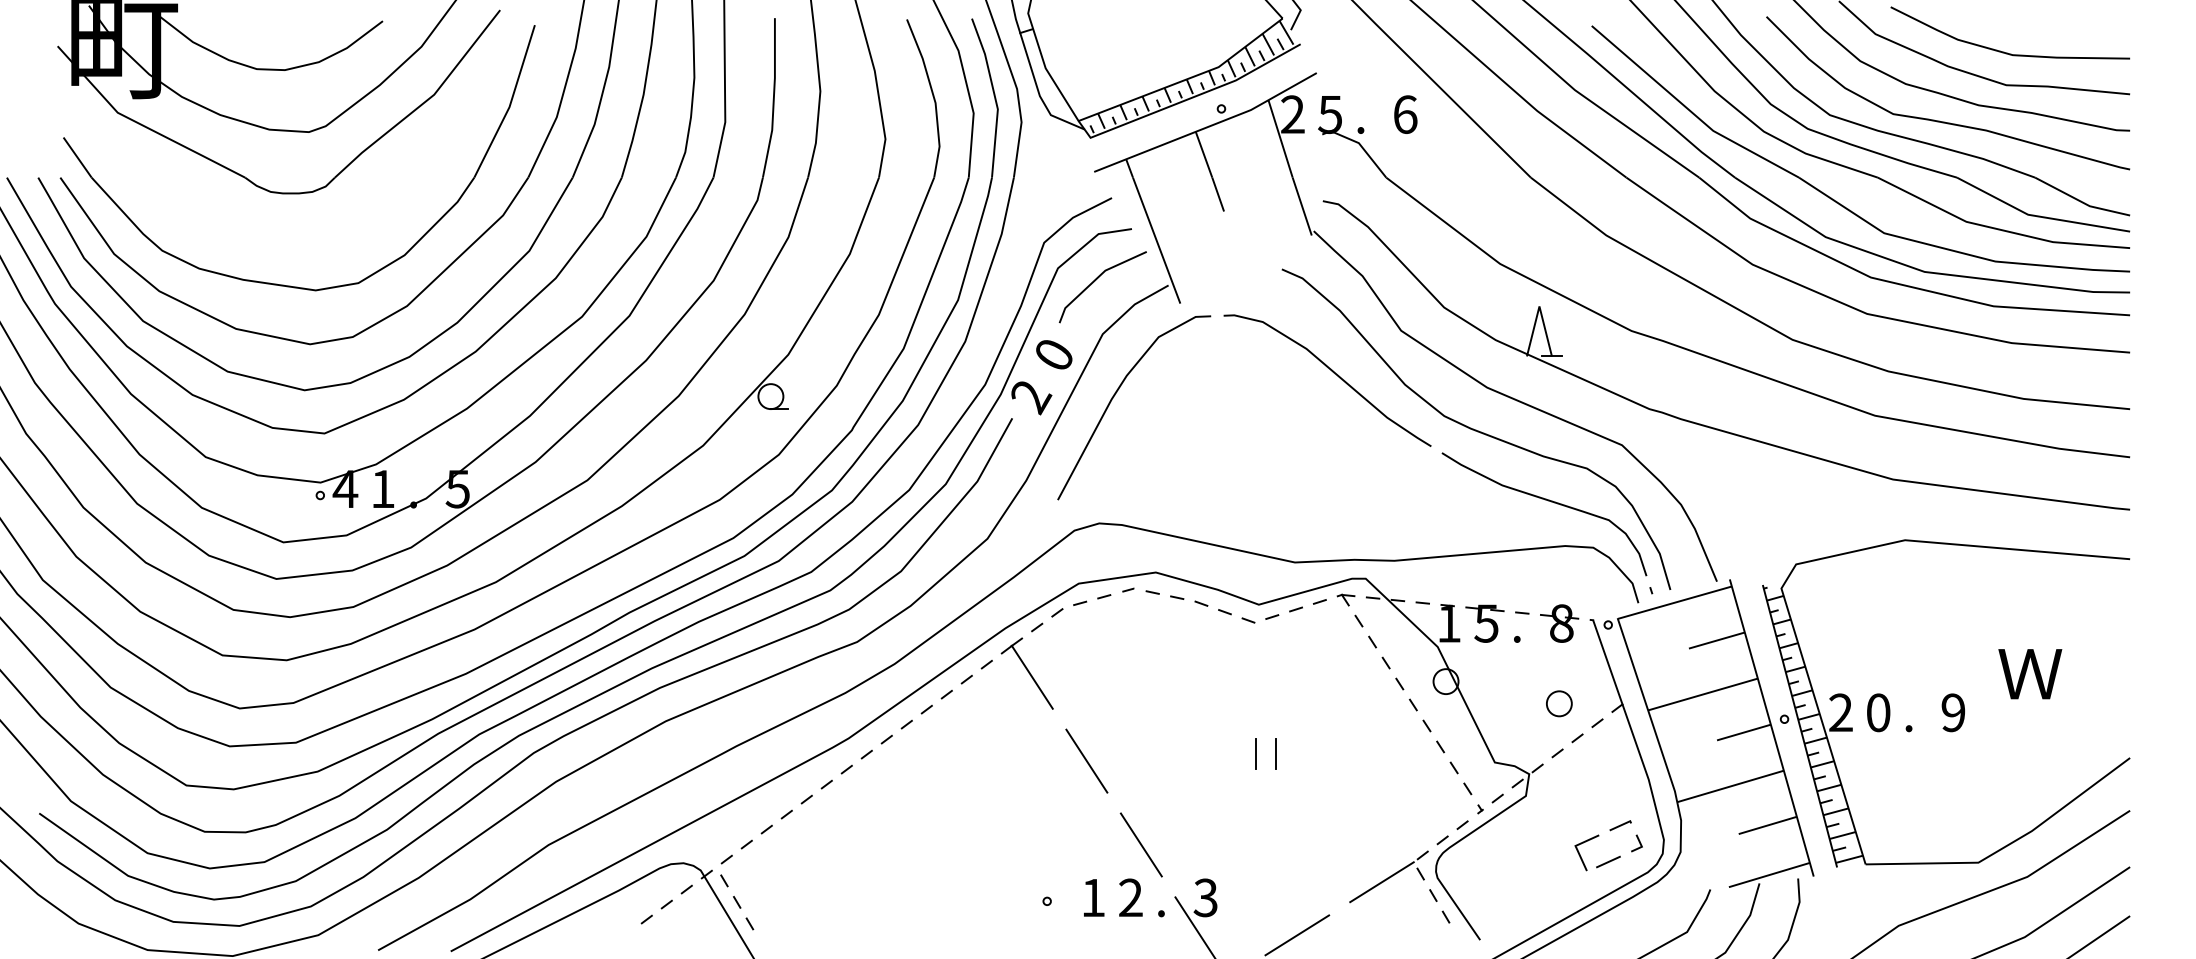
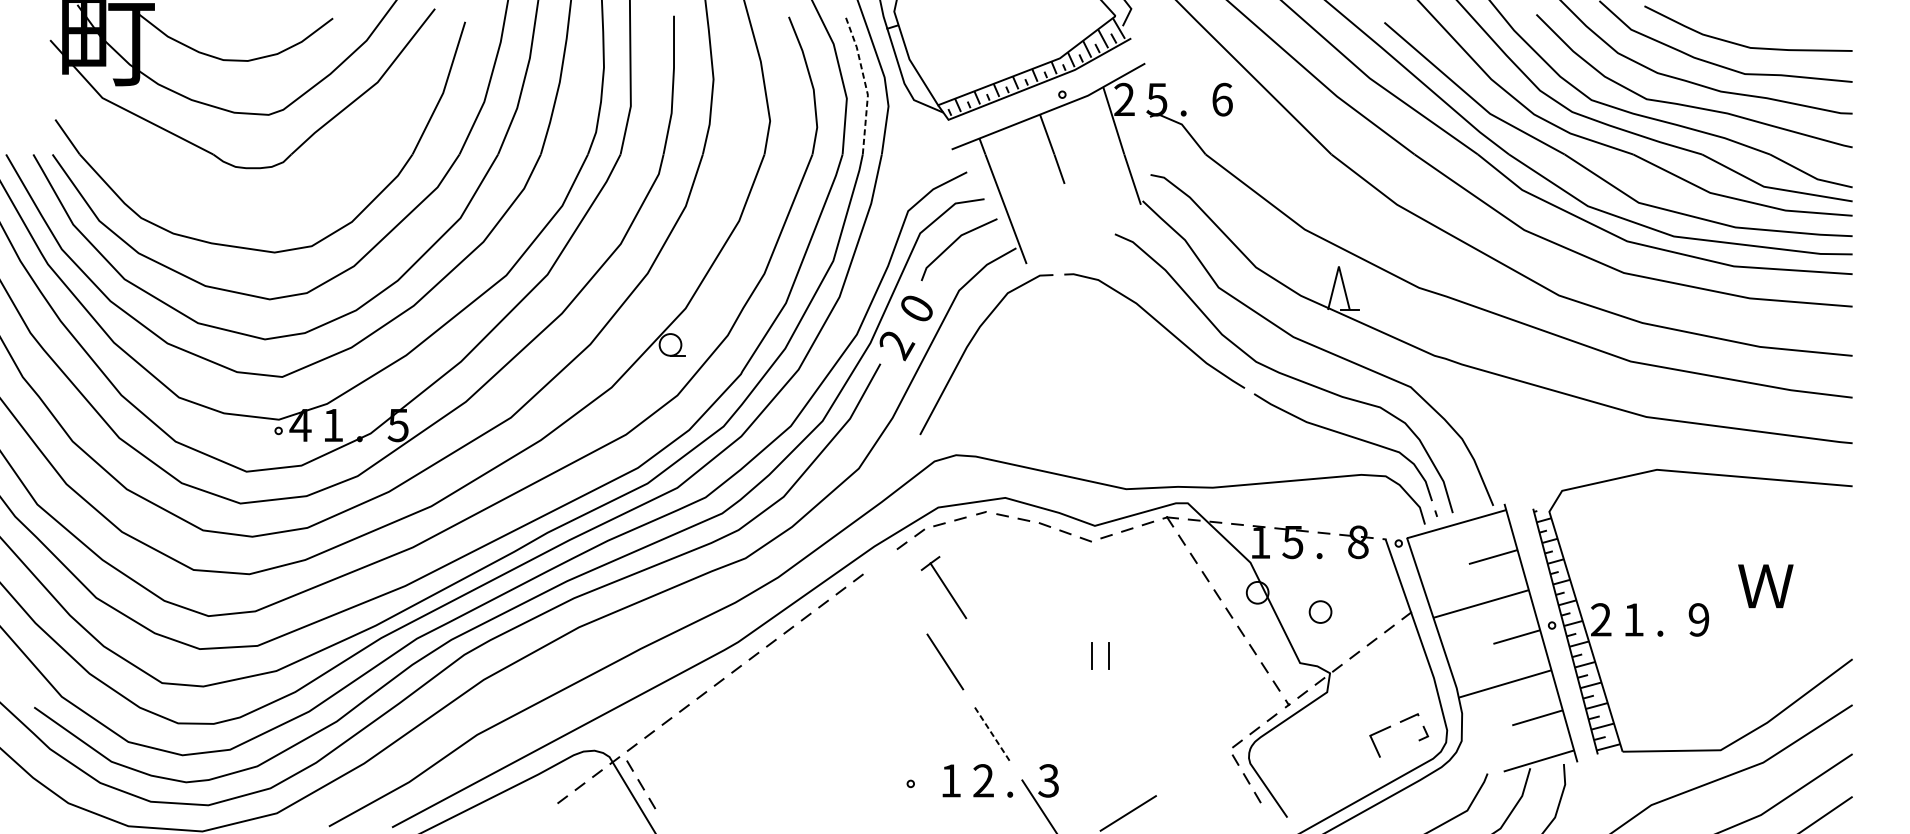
line: (994, 96) -> (864, 83), solid -> dashed
part: (1026, 673) -> (943, 587), moved
circle: (1559, 703) -> (1320, 611), moved
text: (1878, 712) -> (1633, 619), 0 -> 1
line: (1141, 845) -> (992, 735), solid -> dashed
line: (1608, 861) -> (1398, 749), removed
line: (1381, 882) -> (1201, 767), removed

